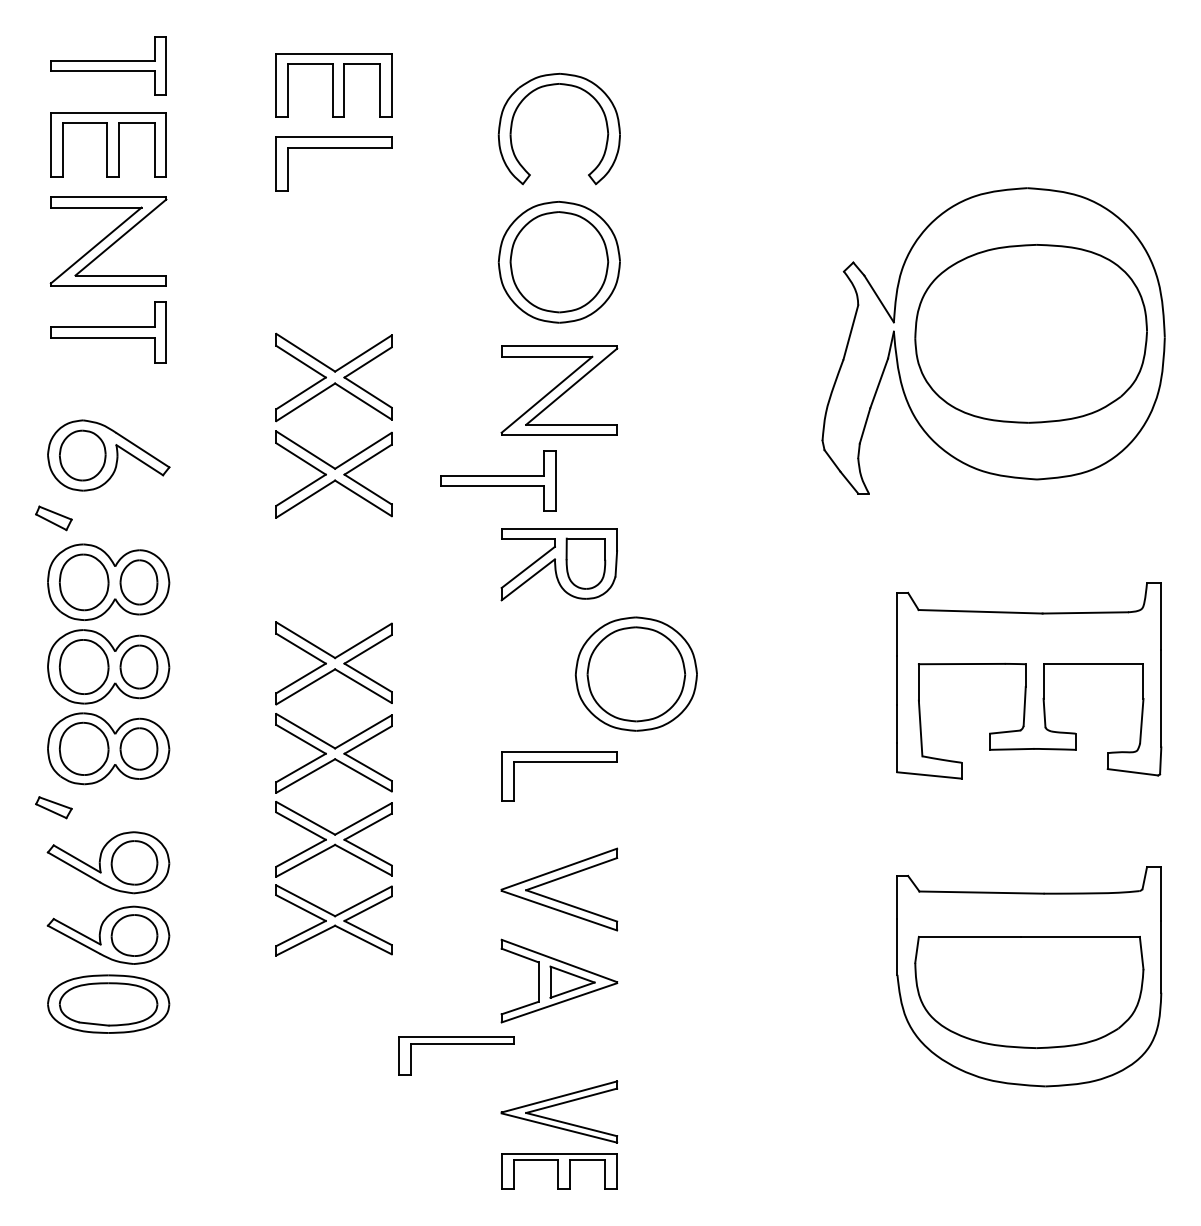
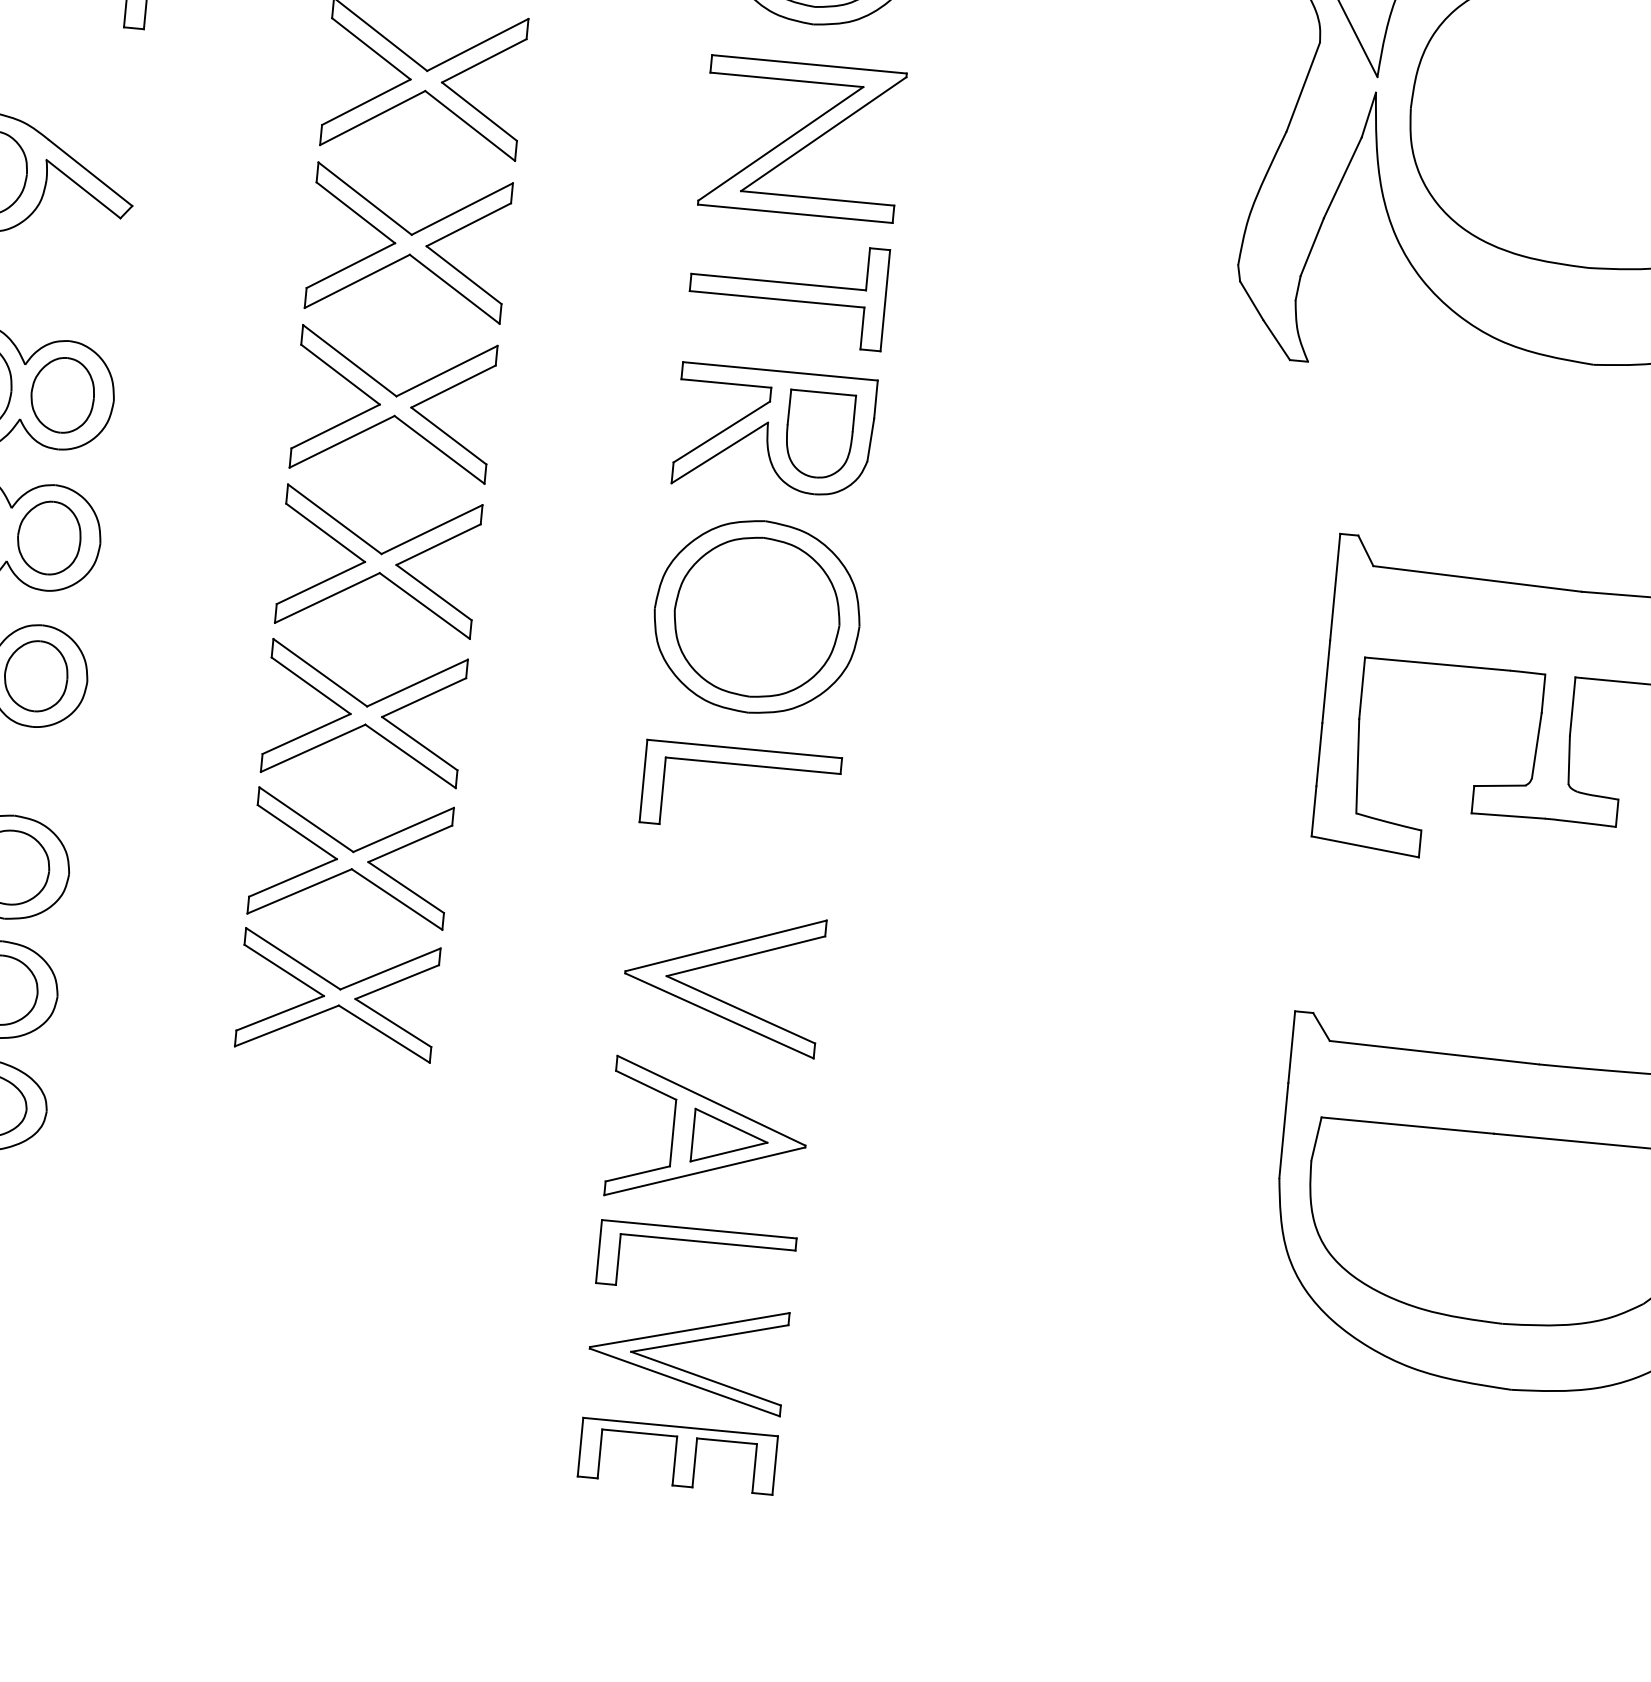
part: (498, 480) -> (788, 290), moved
part: (333, 569) -> (392, 404), added
part: (635, 673) -> (755, 615), moved
part: (456, 1044) -> (698, 1241), moved

